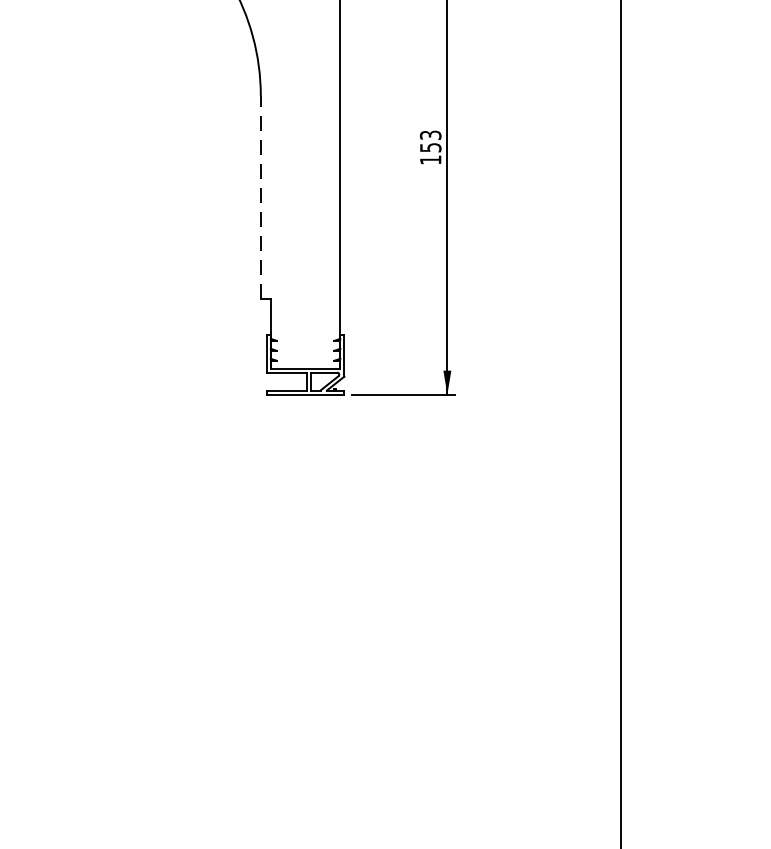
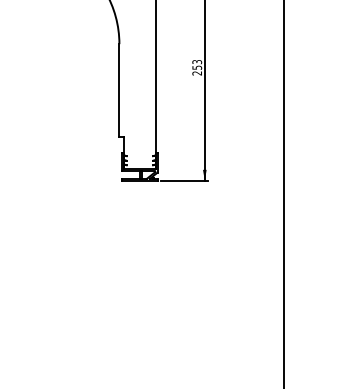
text: (429, 160) -> (196, 73), 153 -> 253
line: (261, 197) -> (119, 90), dashed -> solid

